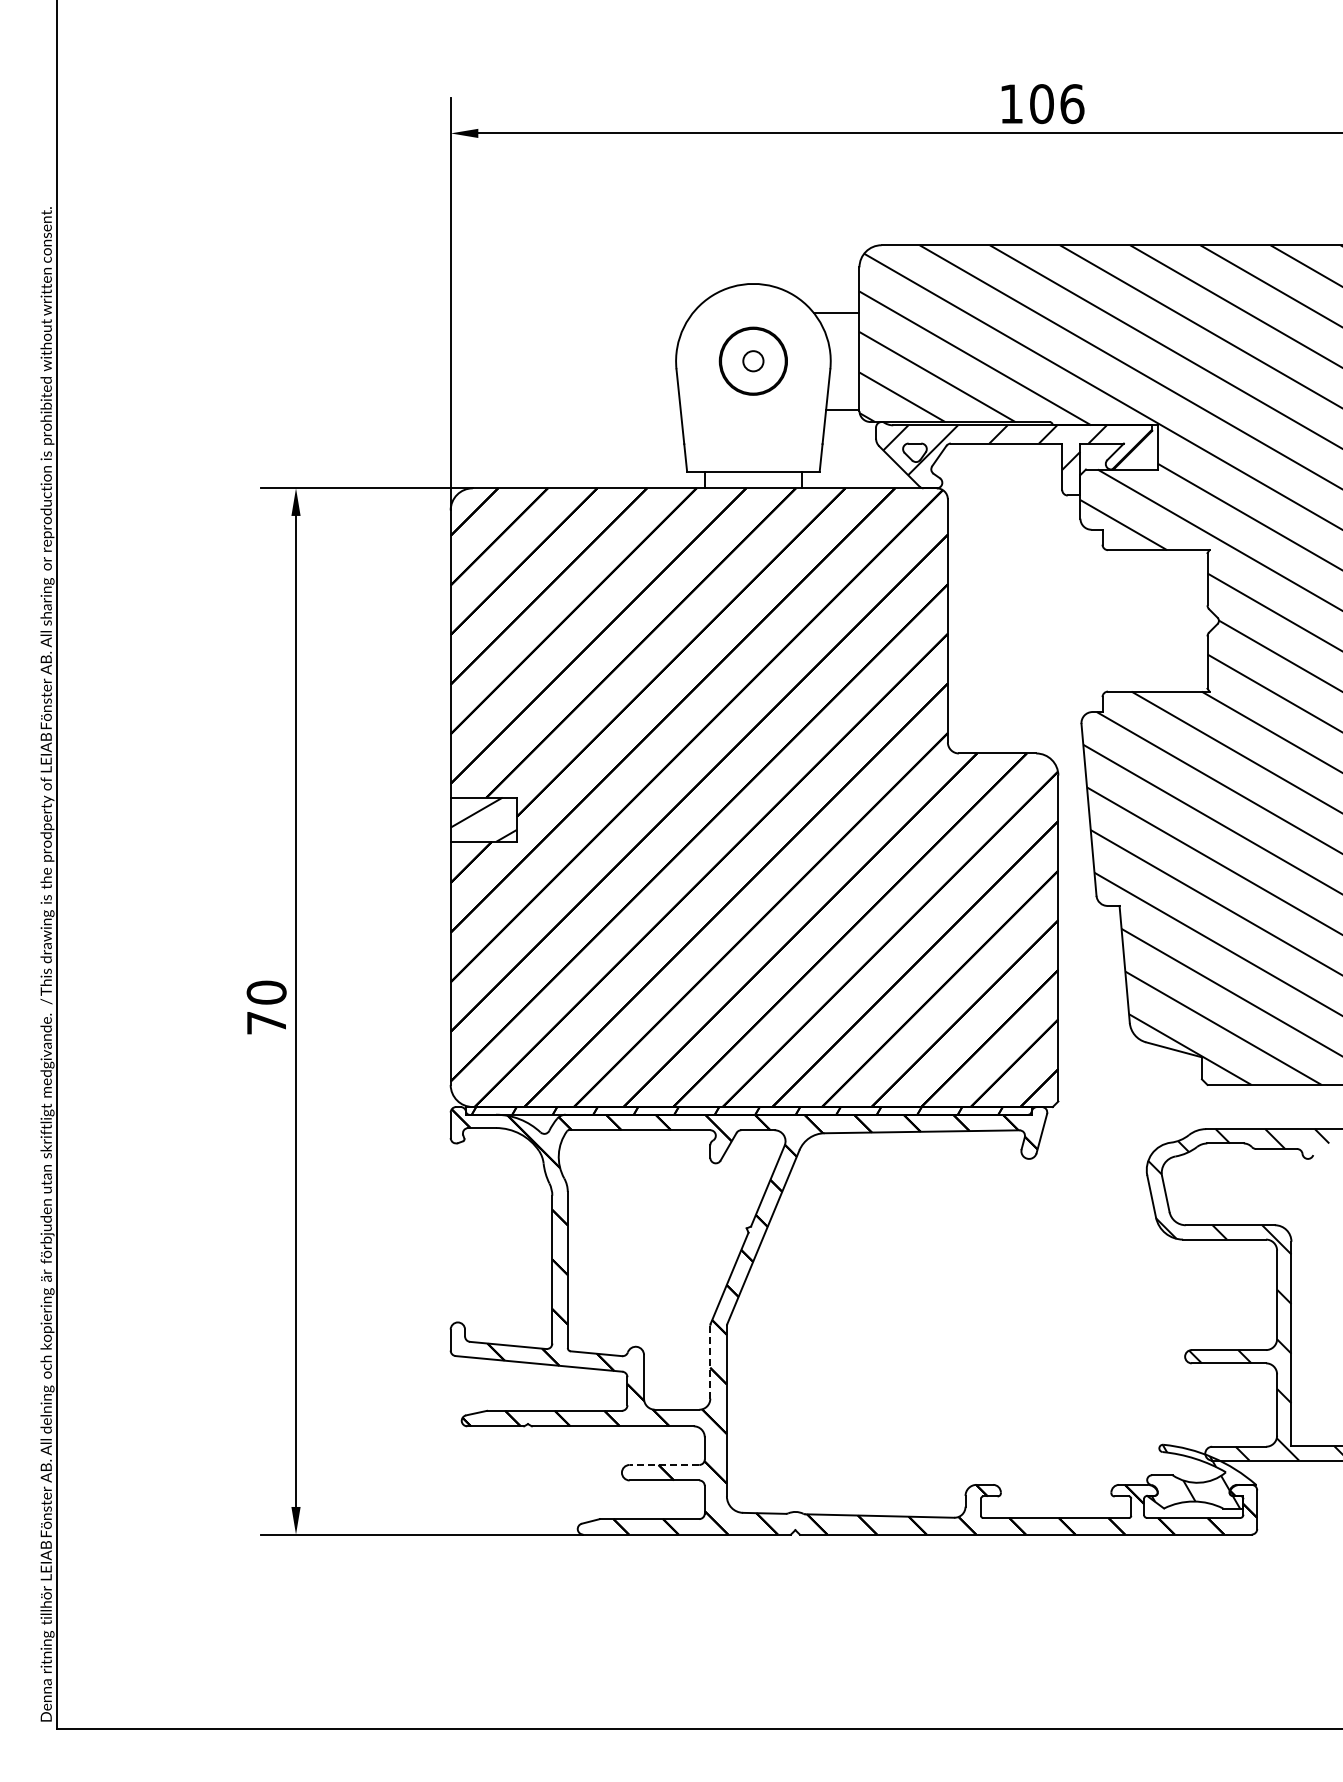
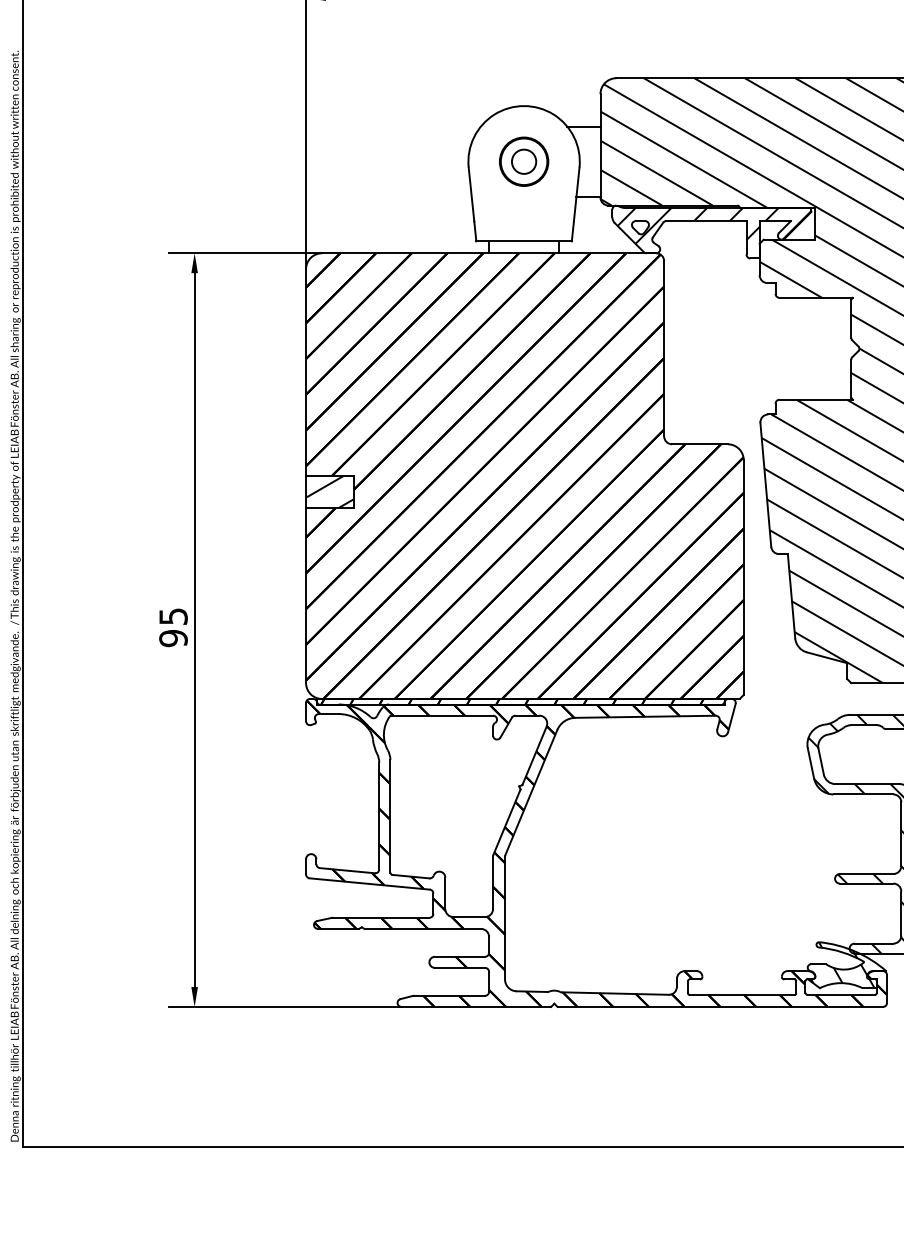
circle: (753, 361) -> (524, 161), size x1.67
text: (266, 1007) -> (173, 627), 70 -> 95
line: (710, 1362) -> (493, 882), dashed -> solid
line: (664, 1464) -> (460, 956), dashed -> solid

